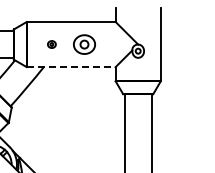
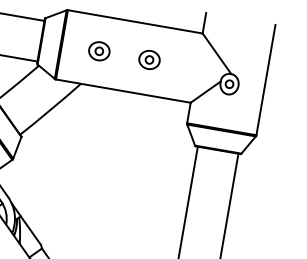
part: (51, 44) -> (98, 51), size x1.67
part: (84, 44) -> (149, 59), size x0.62
line: (71, 67) -> (123, 91), dashed -> solid

